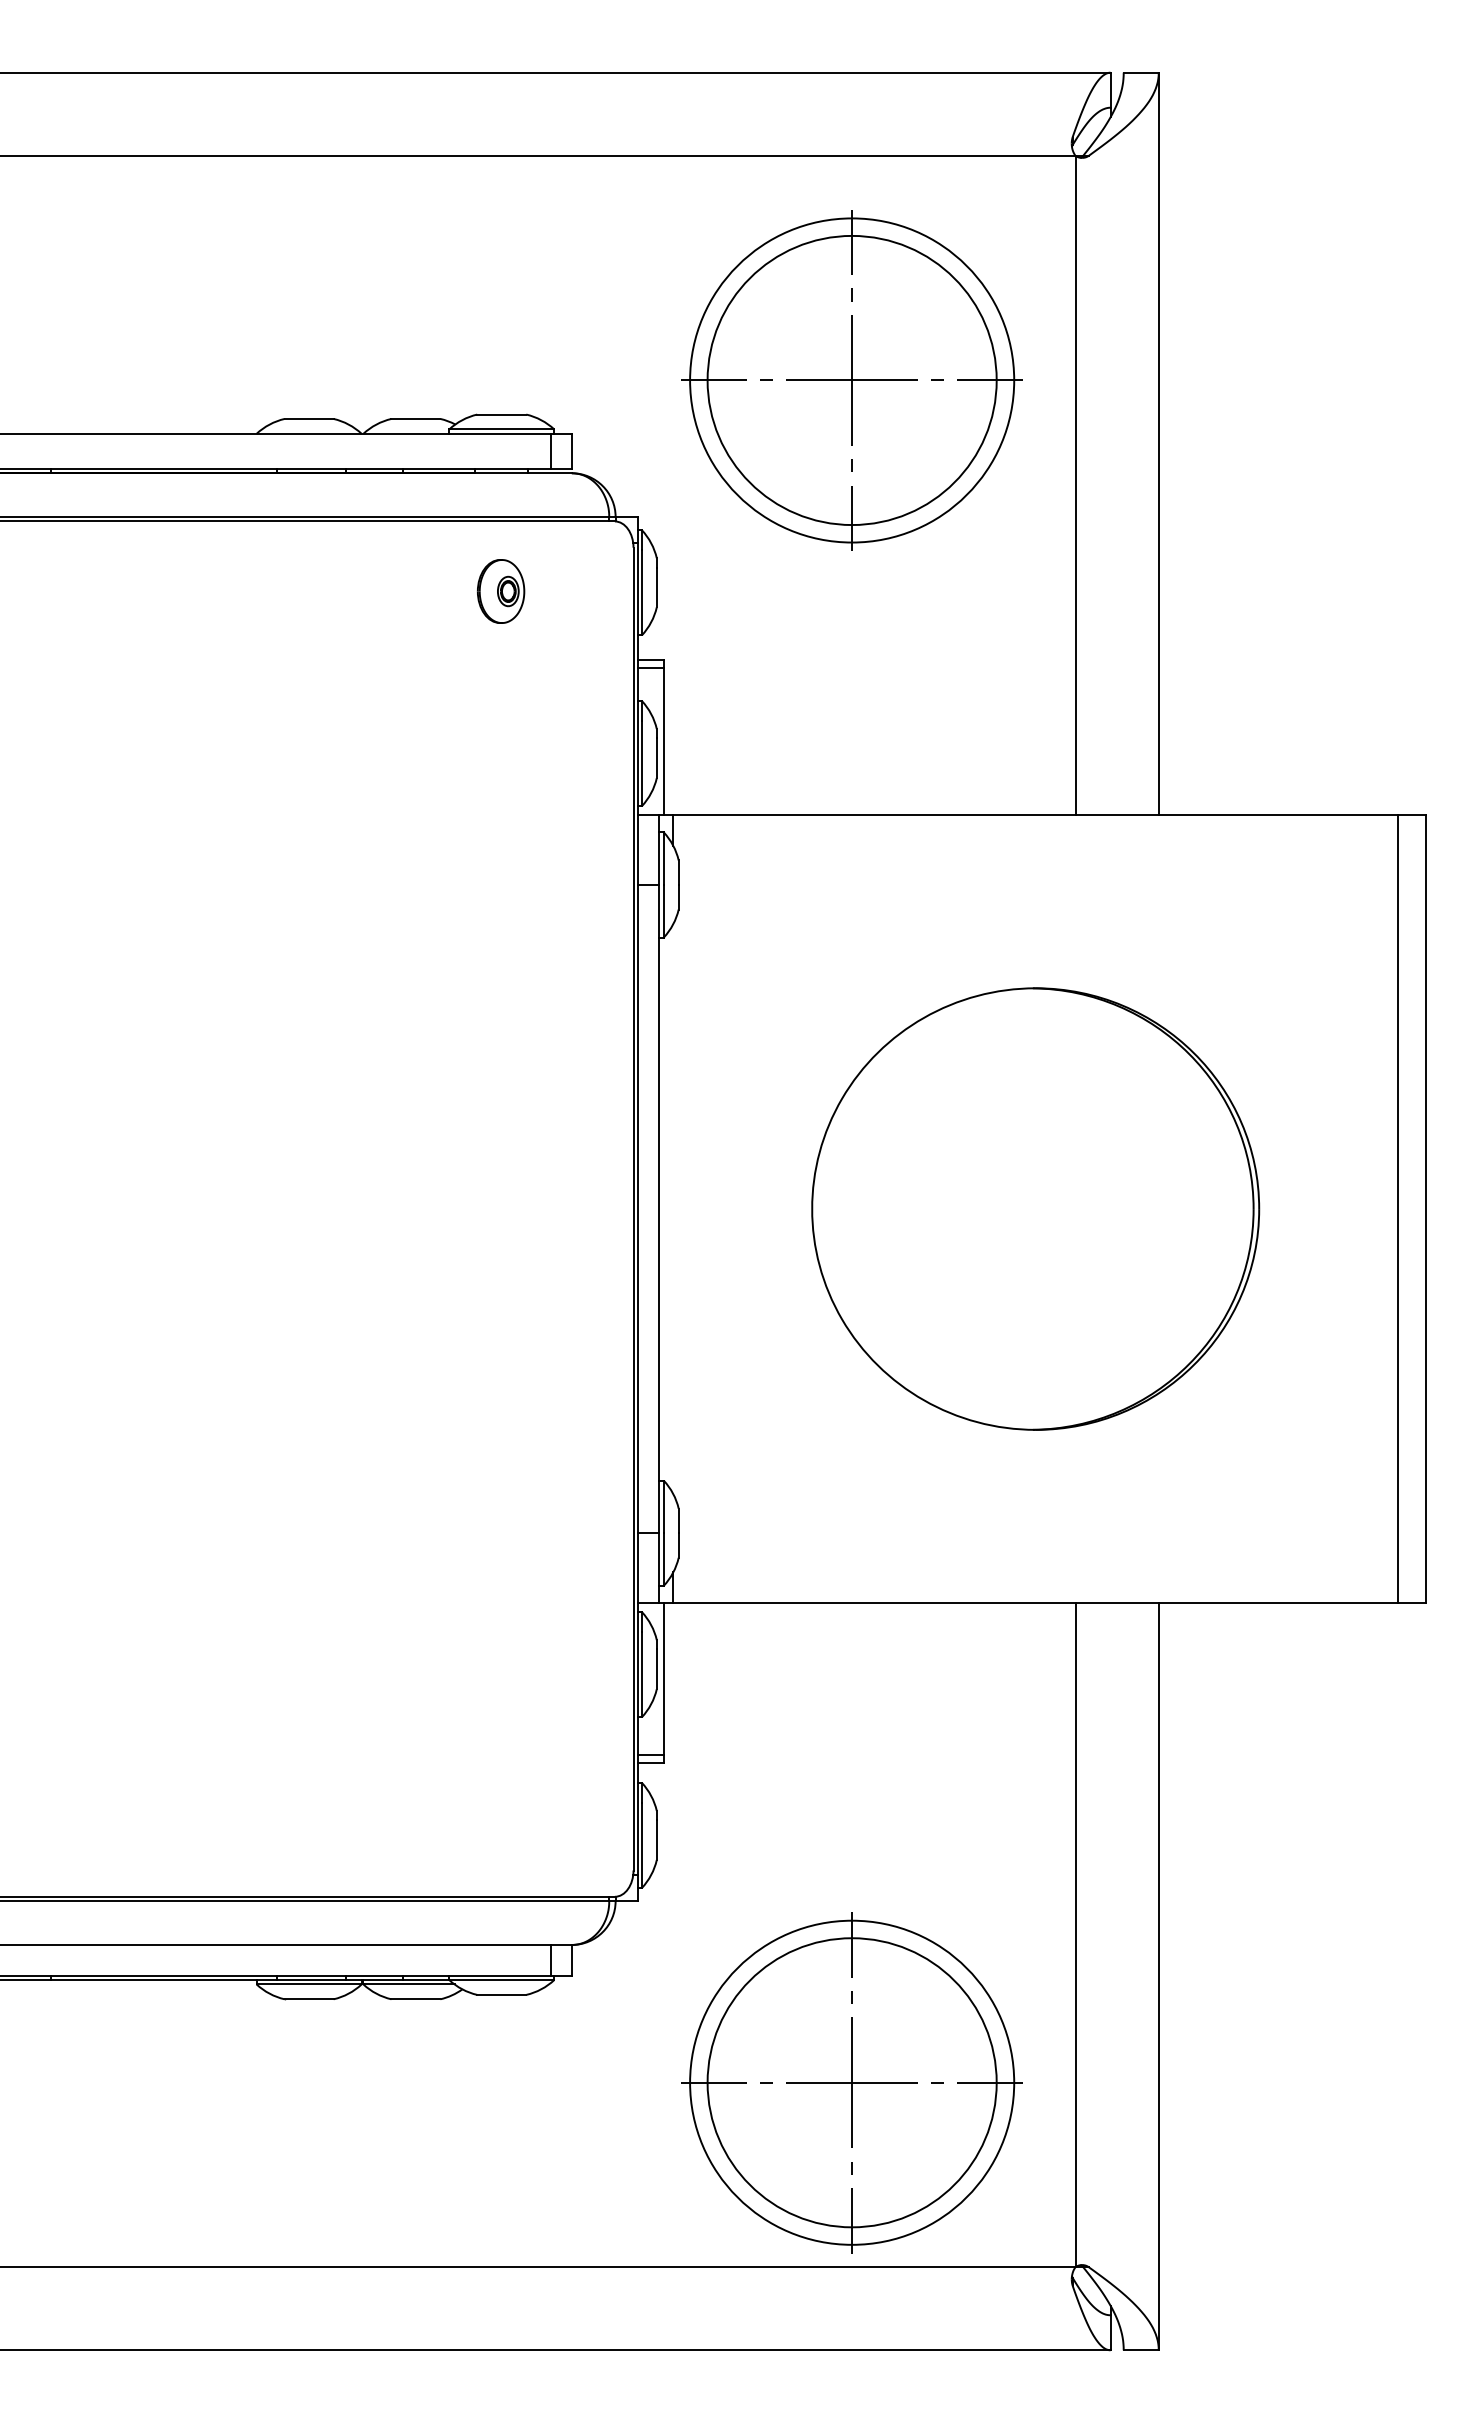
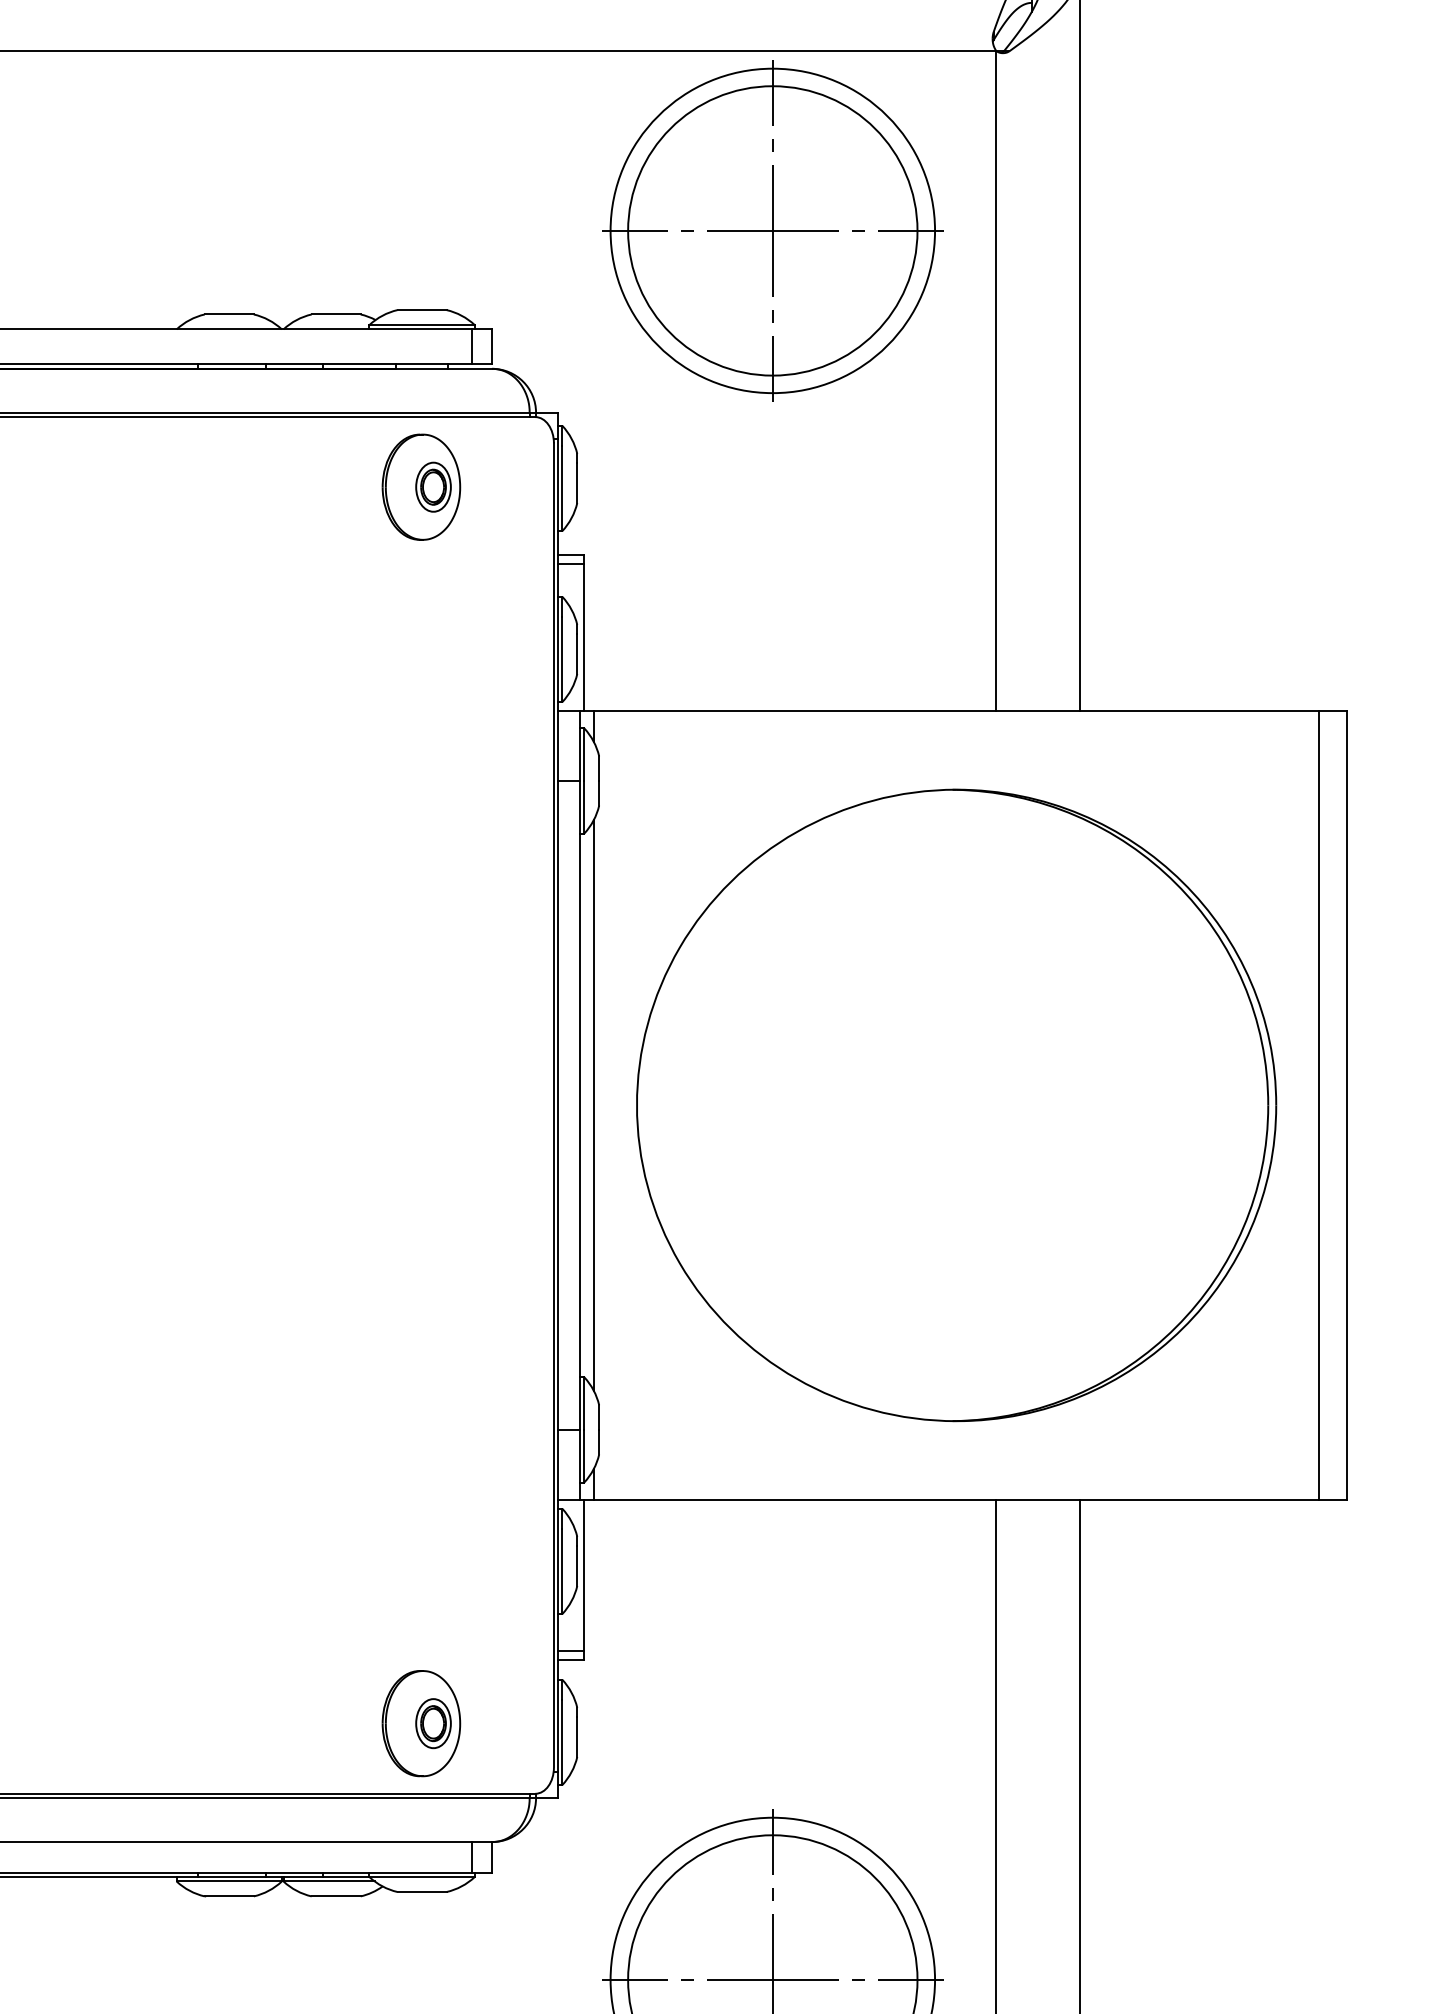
part: (851, 380) -> (772, 230), moved
part: (500, 591) -> (420, 487), size x1.67
line: (673, 1208) -> (593, 1104), added
part: (1035, 1208) -> (956, 1104), size x1.43
part: (500, 1826) -> (420, 1723), added

